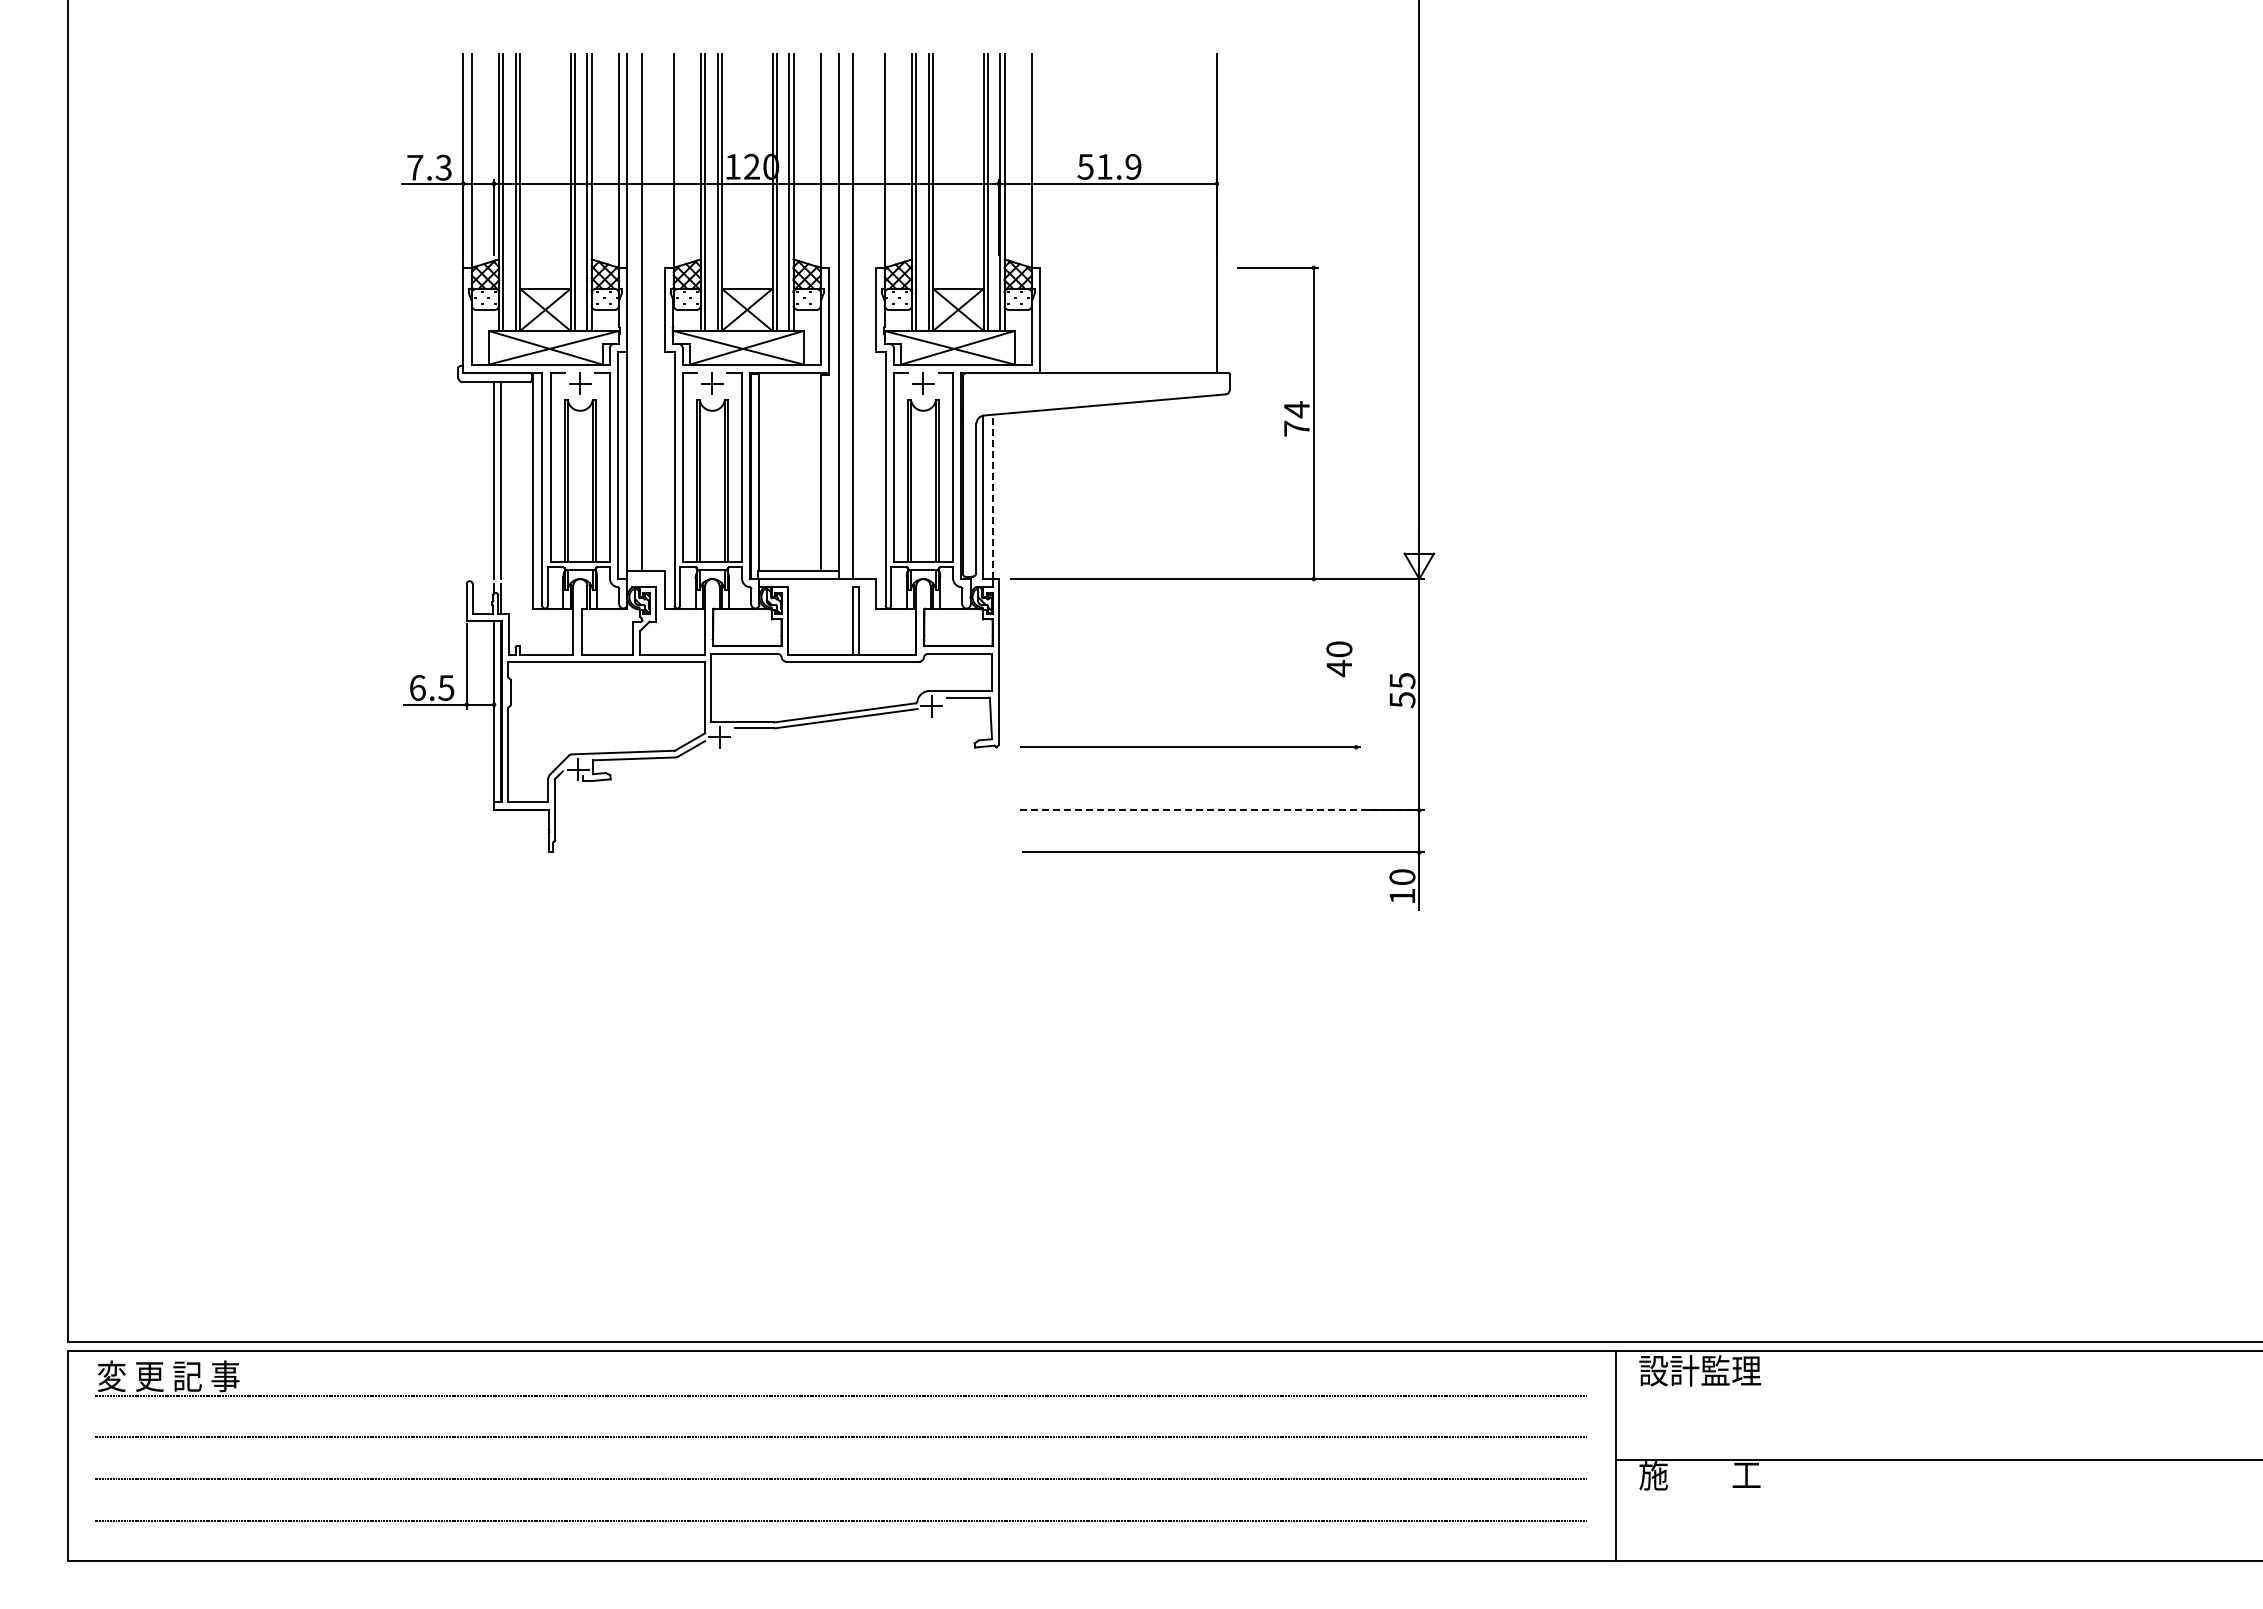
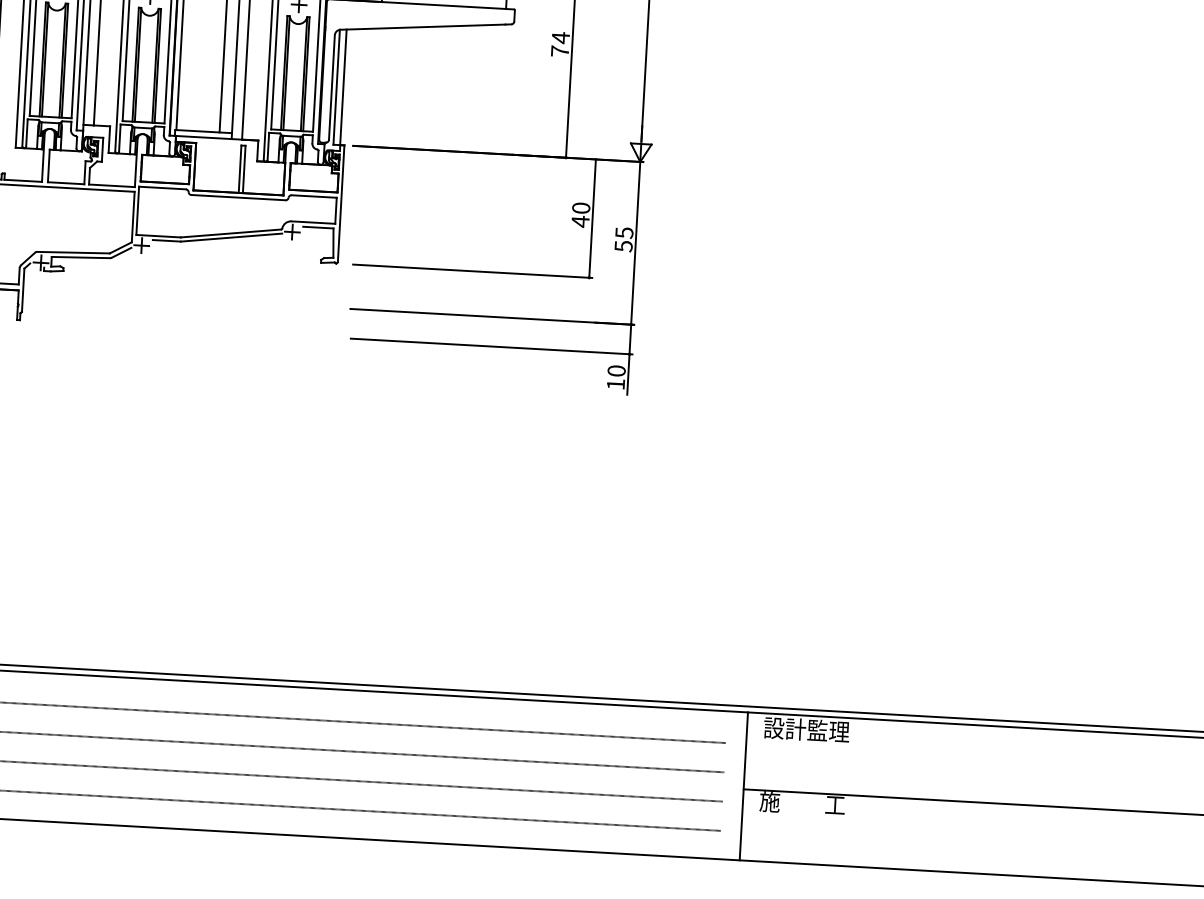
line: (992, 496) -> (343, 87), dashed -> solid
line: (1356, 663) -> (592, 218), added
line: (1221, 810) -> (492, 316), dashed -> solid

